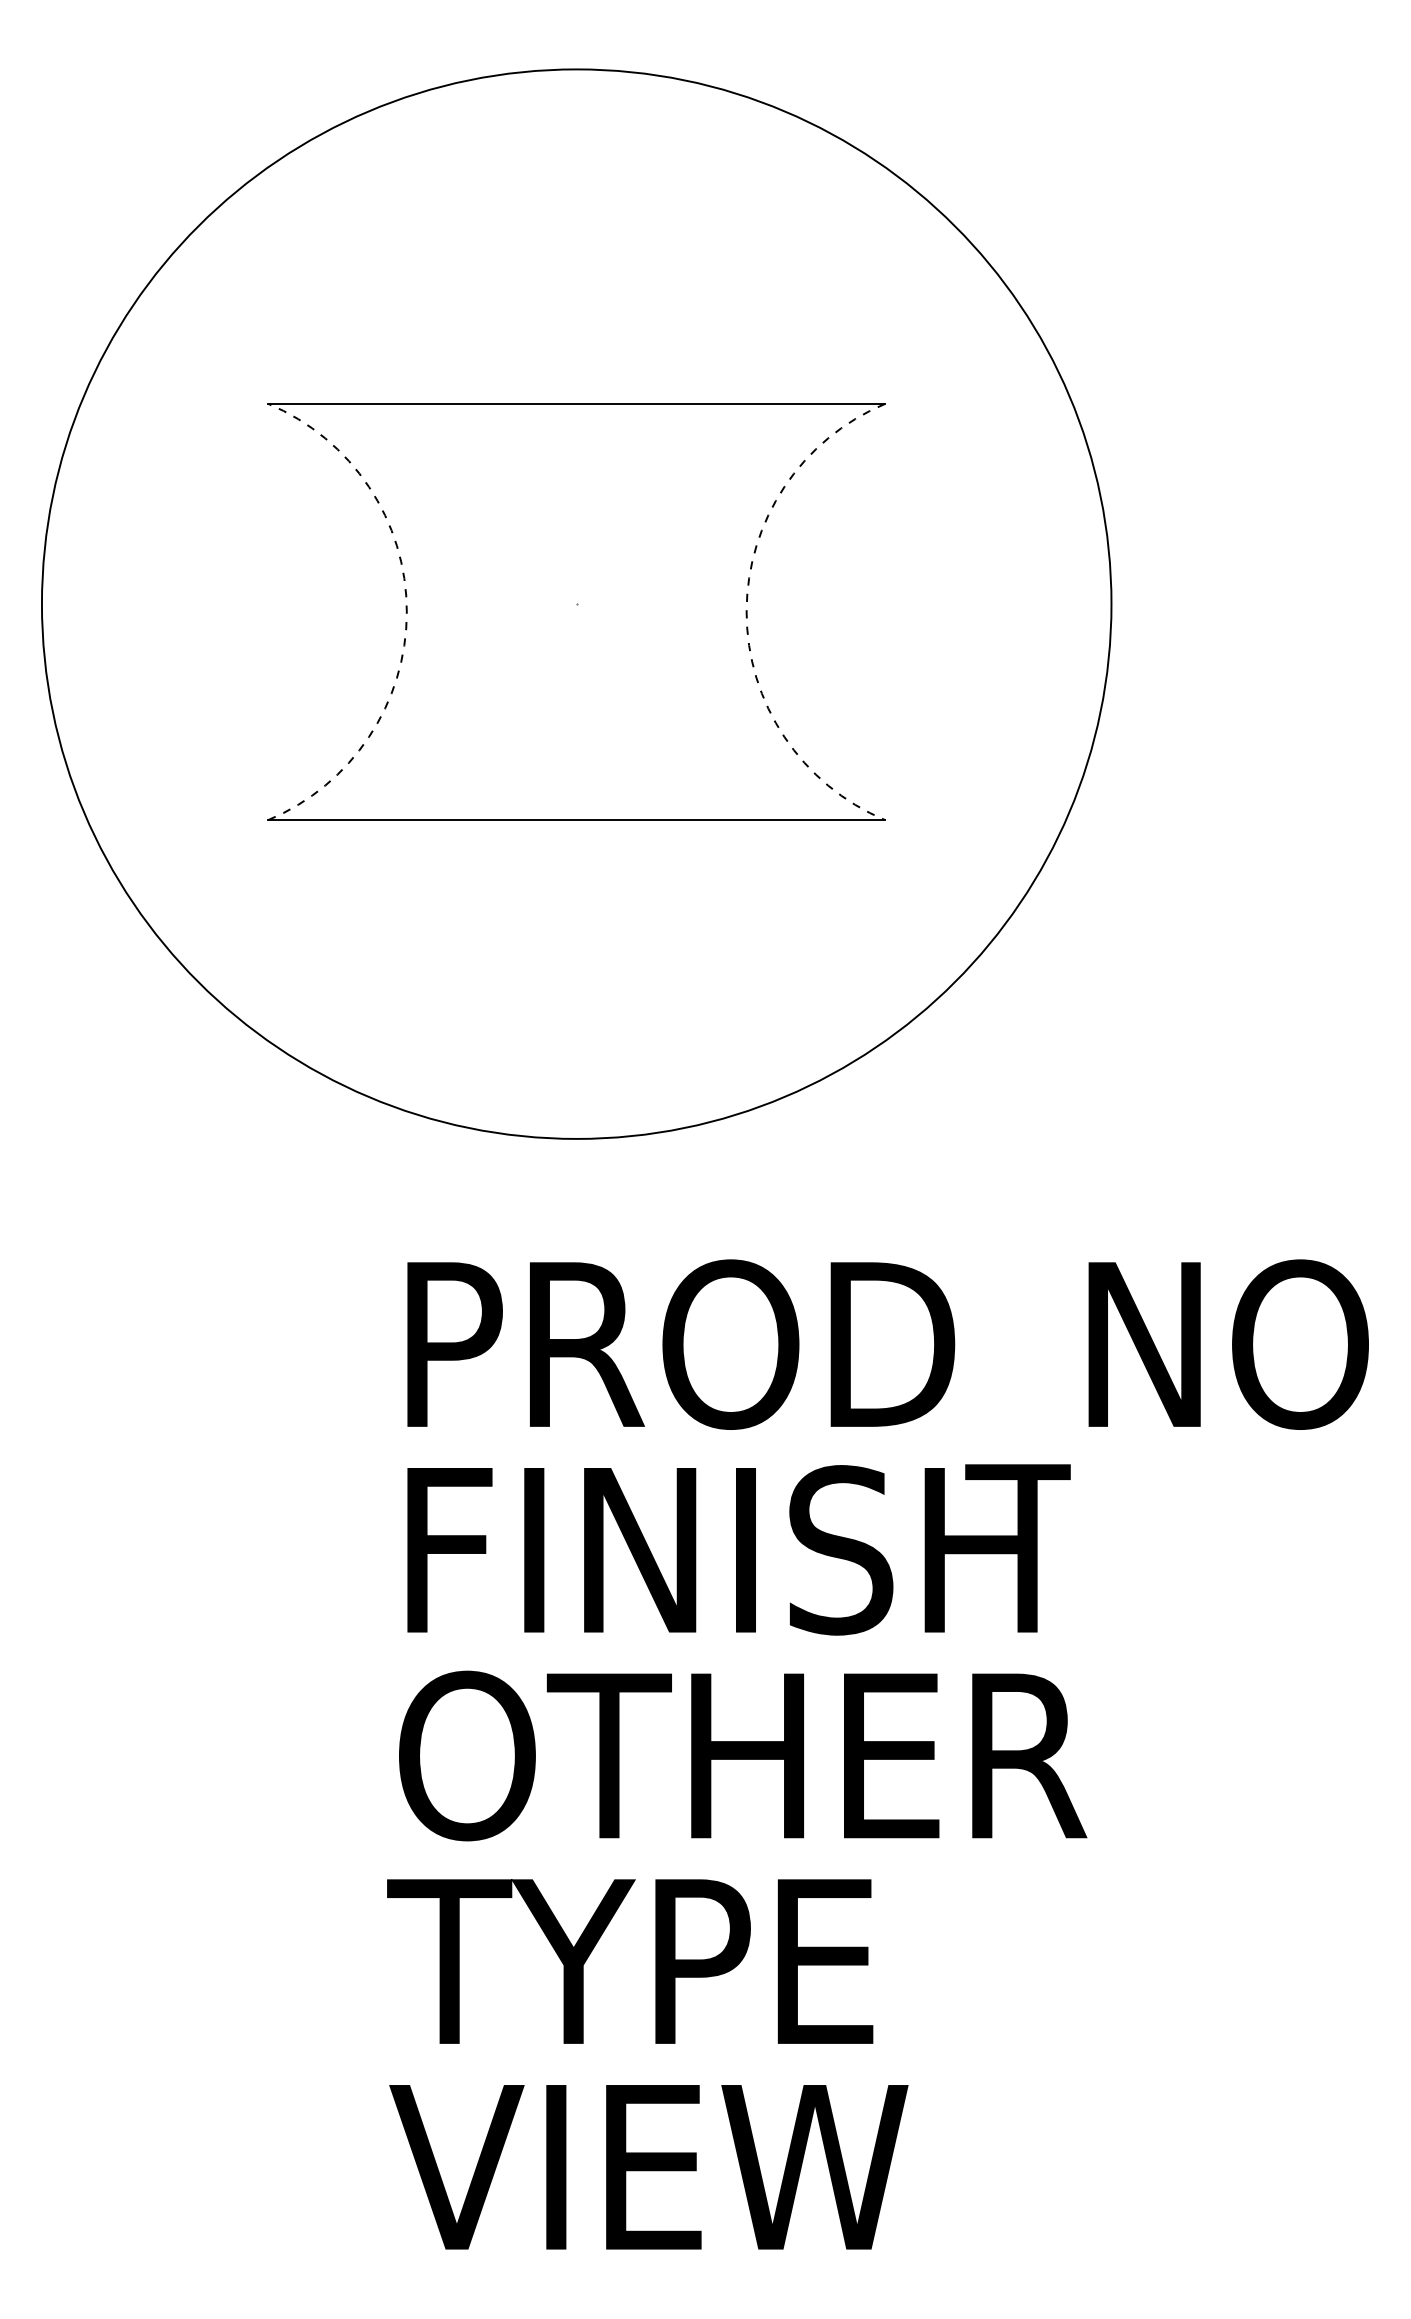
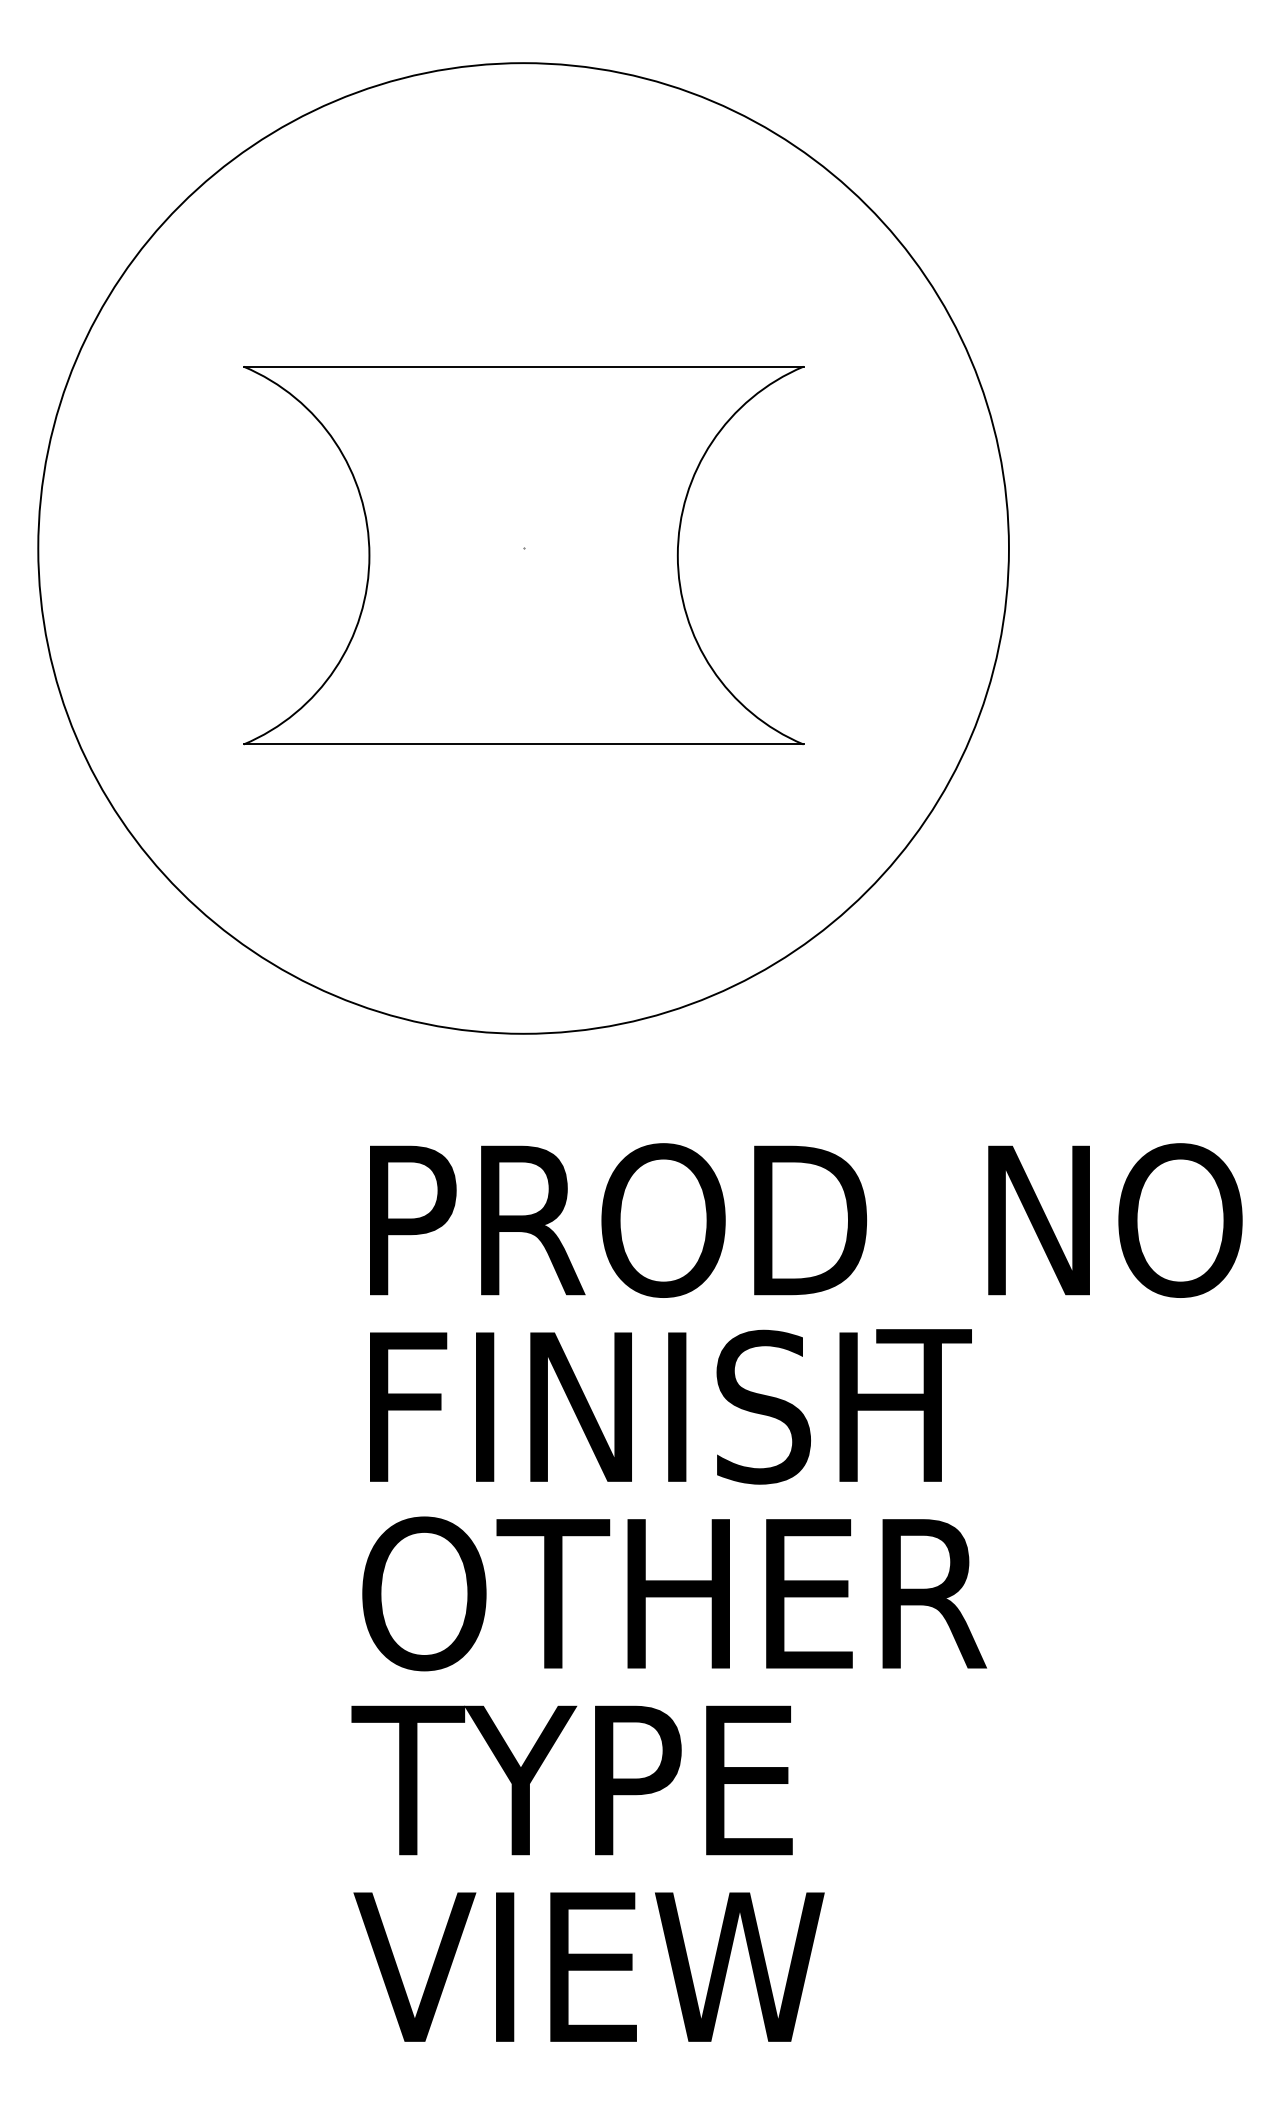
arc: (406, 611) -> (369, 555), dashed -> solid
arc: (746, 611) -> (677, 555), dashed -> solid

